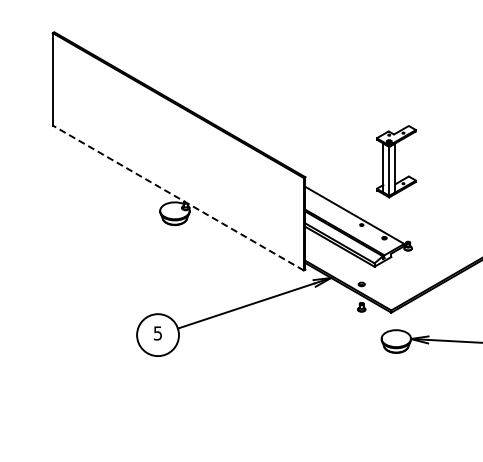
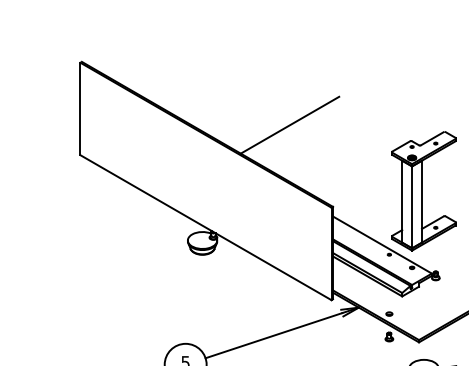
line: (262, 95) -> (290, 125), added
part: (396, 161) -> (424, 191), size x1.67
line: (178, 198) -> (206, 228), dashed -> solid

